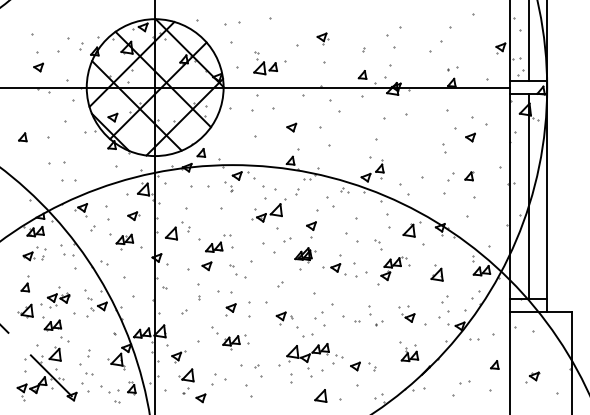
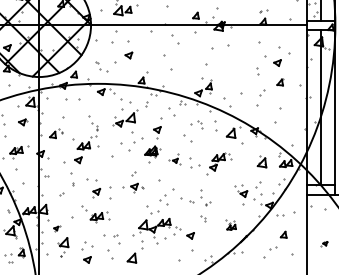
part: (291, 127) -> (128, 55), moved
part: (469, 176) -> (280, 82), moved
part: (228, 186) -> (94, 126), moved
part: (177, 230) -> (56, 133), size x0.7
part: (287, 239) -> (139, 140), size x1.6
part: (124, 241) -> (16, 152), moved
part: (378, 244) -> (200, 124), moved
part: (334, 264) -> (174, 158), size x0.7
part: (237, 271) -> (101, 66), moved
part: (436, 272) -> (261, 161), moved
part: (406, 313) -> (241, 190), moved
part: (284, 318) -> (137, 188), moved
part: (409, 351) -> (231, 224), size x0.7
part: (178, 356) -> (56, 228), size x0.6
part: (494, 364) -> (283, 234), moved
part: (372, 366) -> (203, 217), moved
part: (532, 377) -> (324, 244), size x0.6
part: (320, 395) -> (131, 257), moved
part: (200, 398) -> (87, 260), moved

